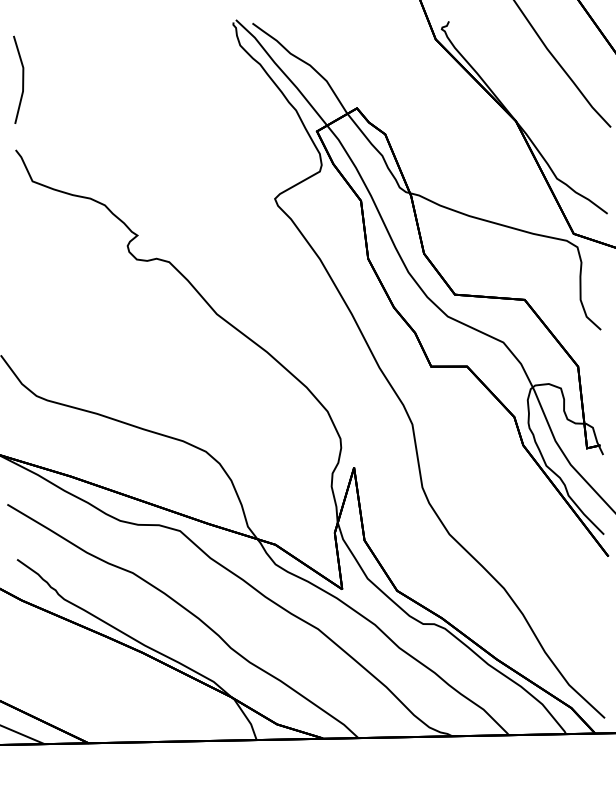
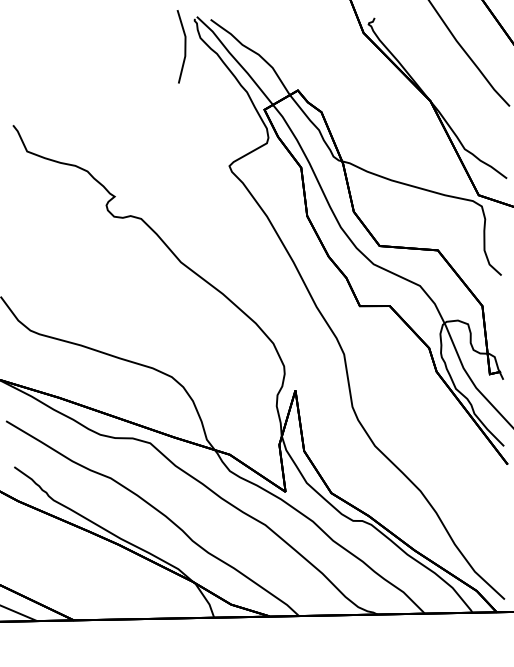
line: (22, 79) -> (184, 46), moved

